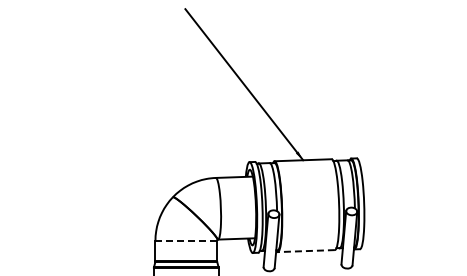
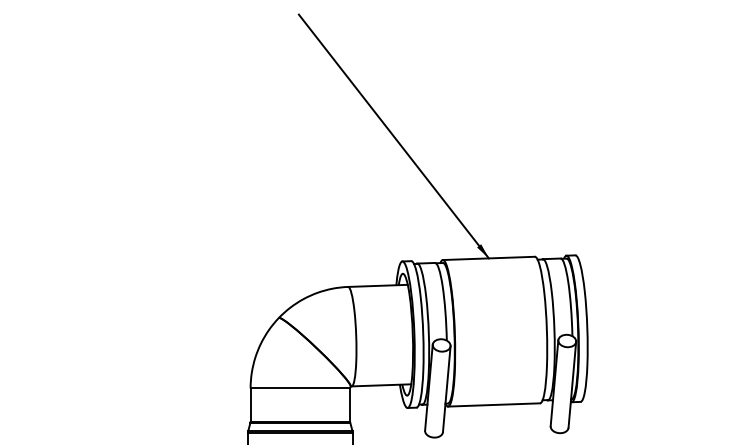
line: (186, 240) -> (300, 387), dashed -> solid
line: (306, 251) -> (494, 405), dashed -> solid

